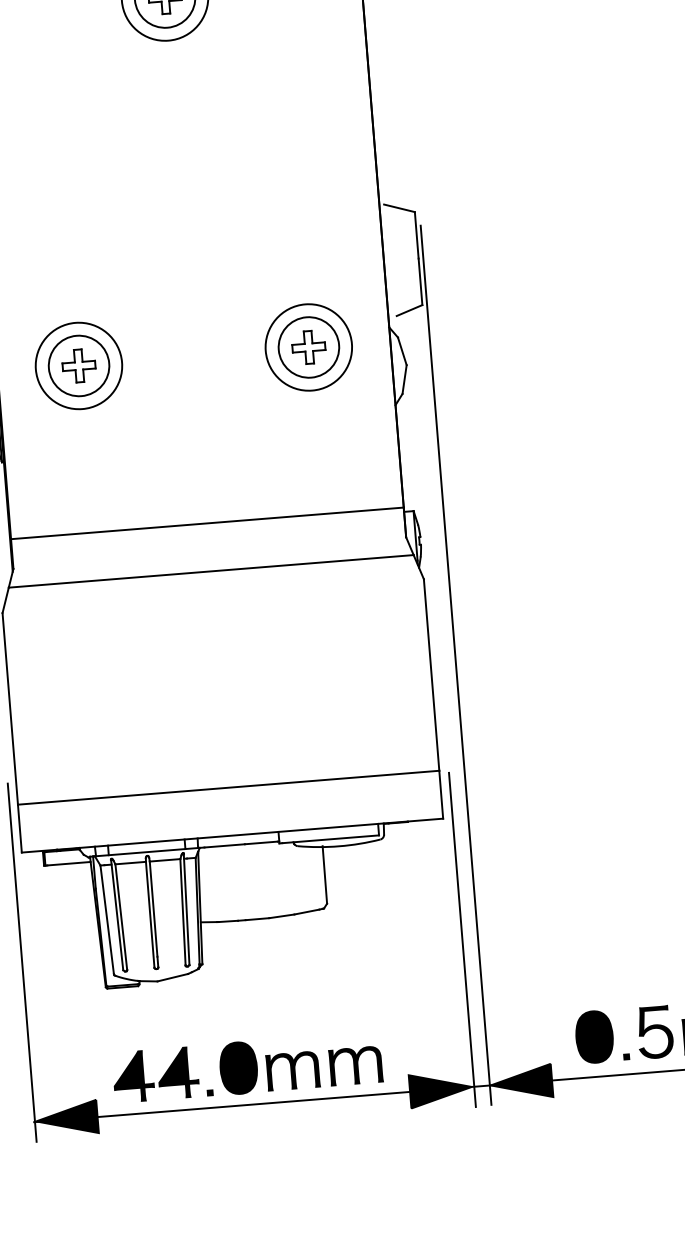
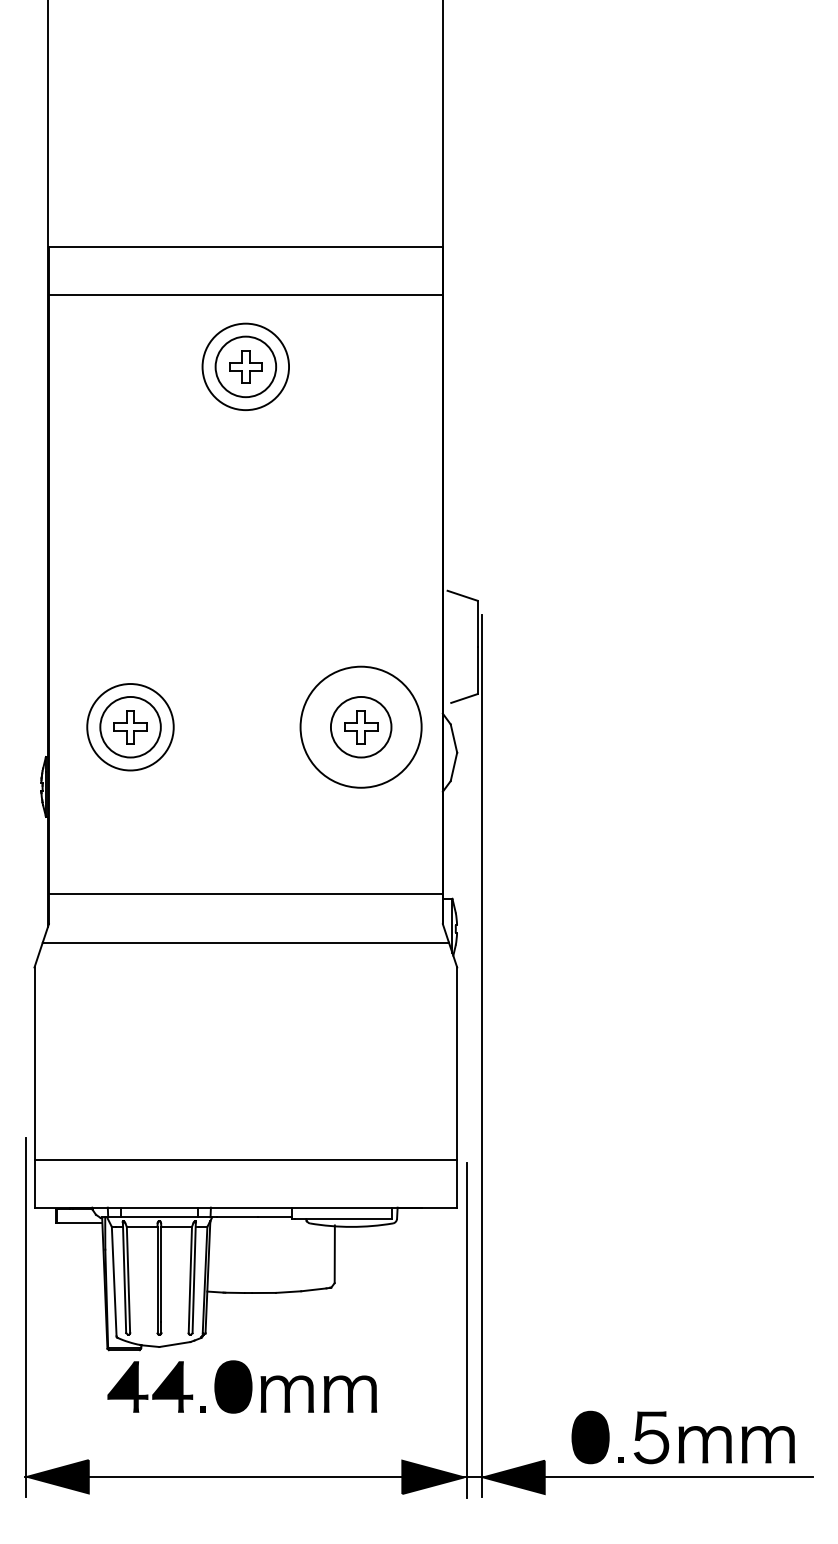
circle: (308, 347) -> (360, 727), size x1.4
part: (247, 1066) -> (242, 1386), moved

